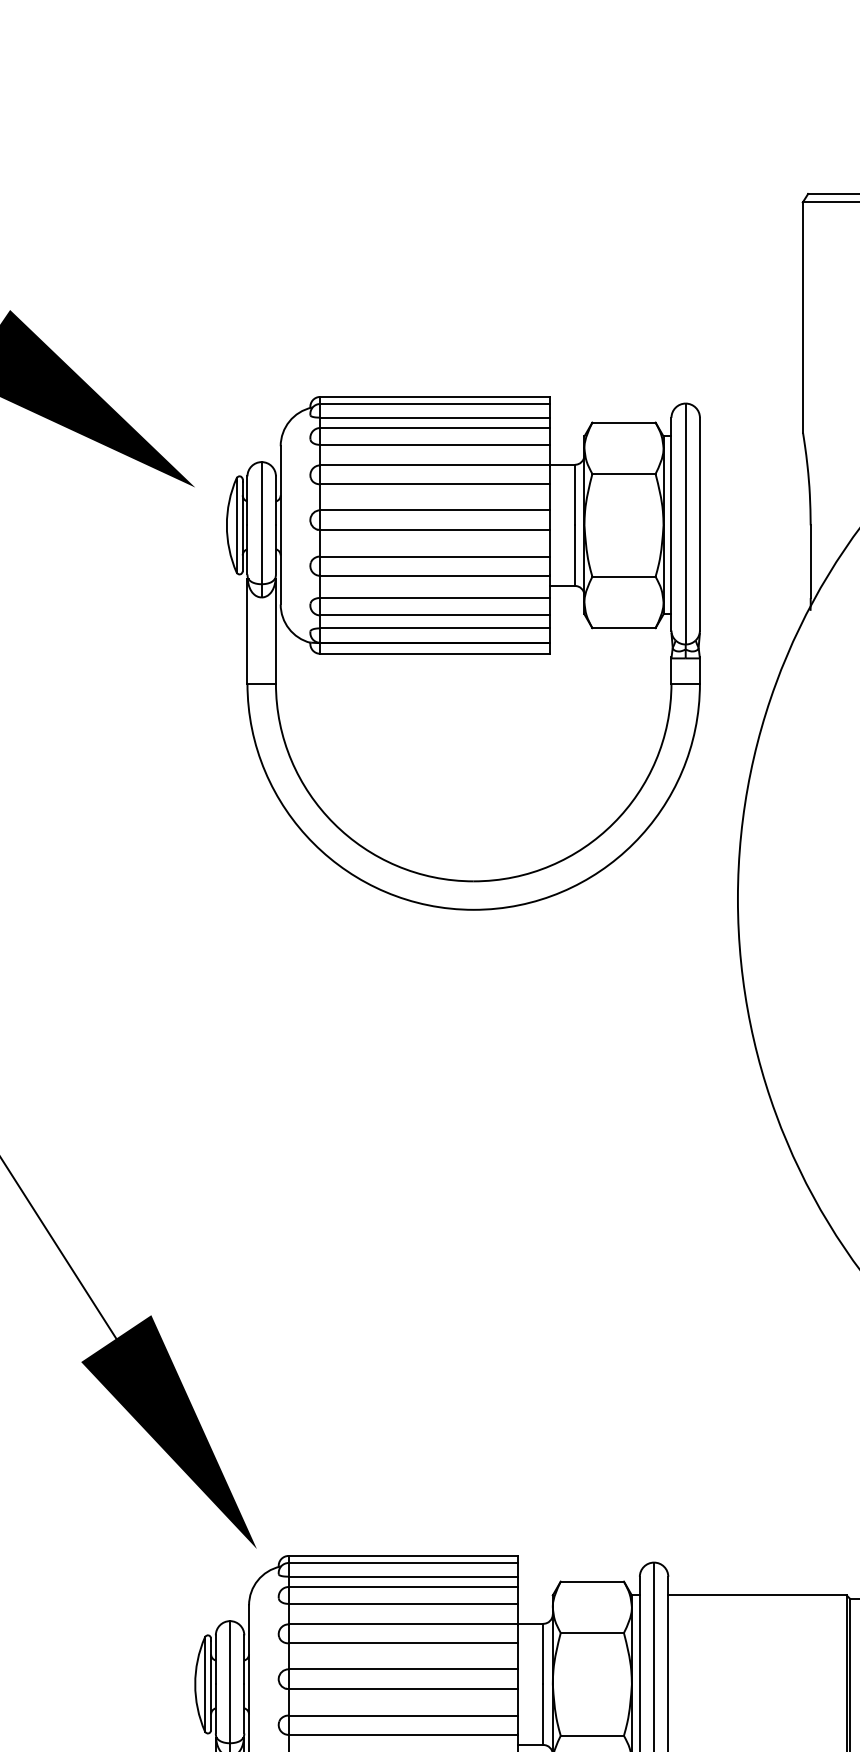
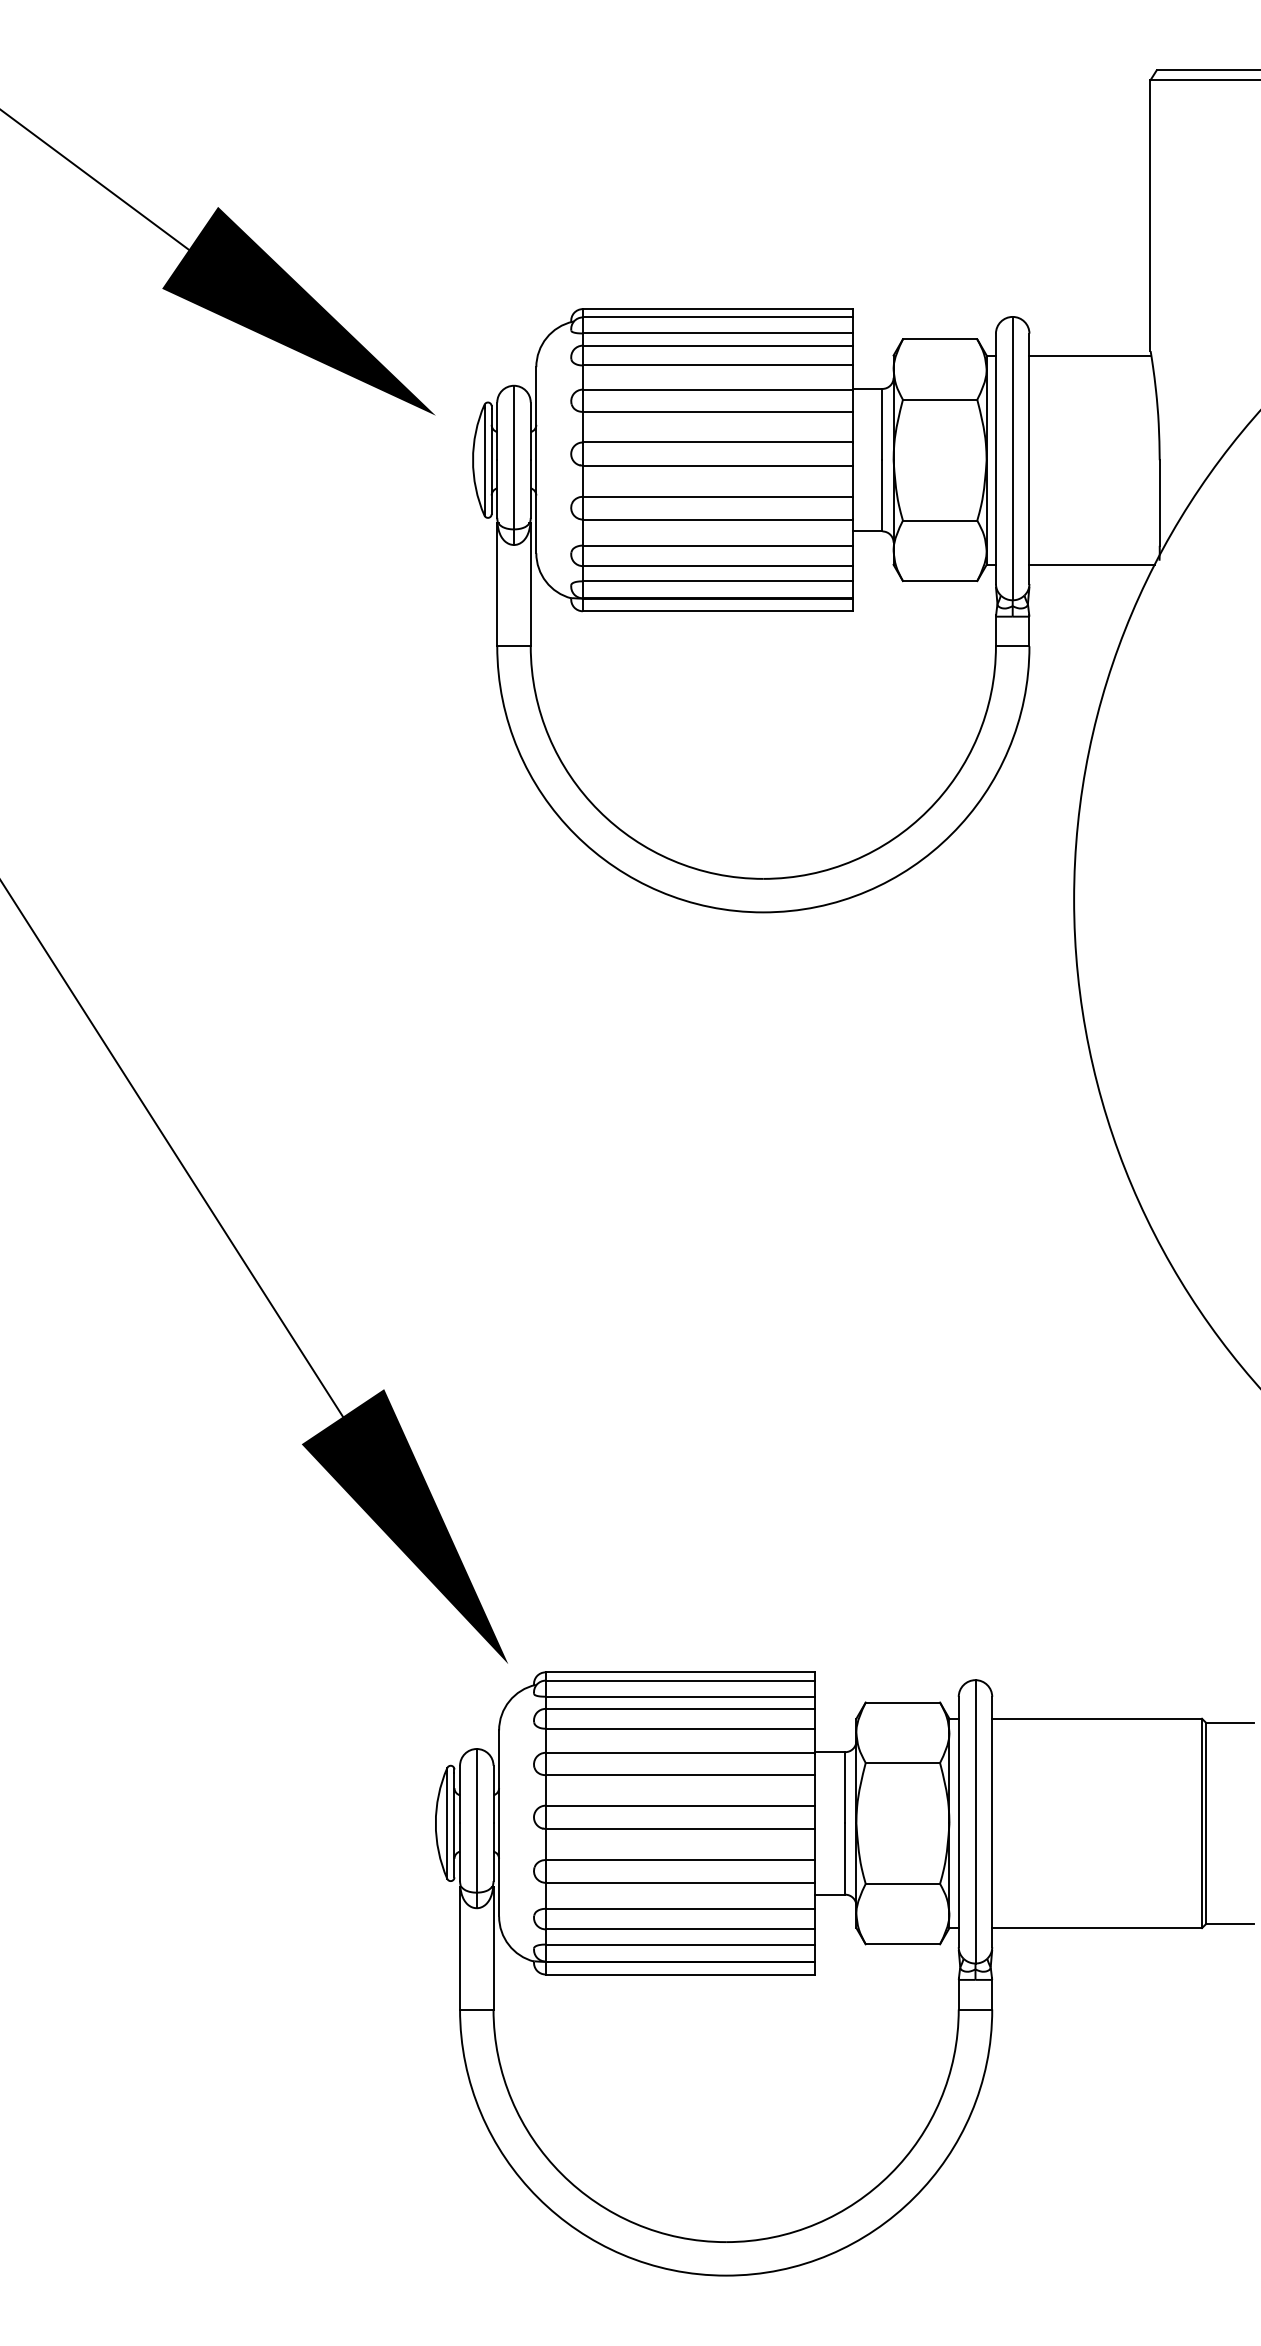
line: (751, 436) -> (1090, 355), added
line: (752, 614) -> (1091, 564), added

